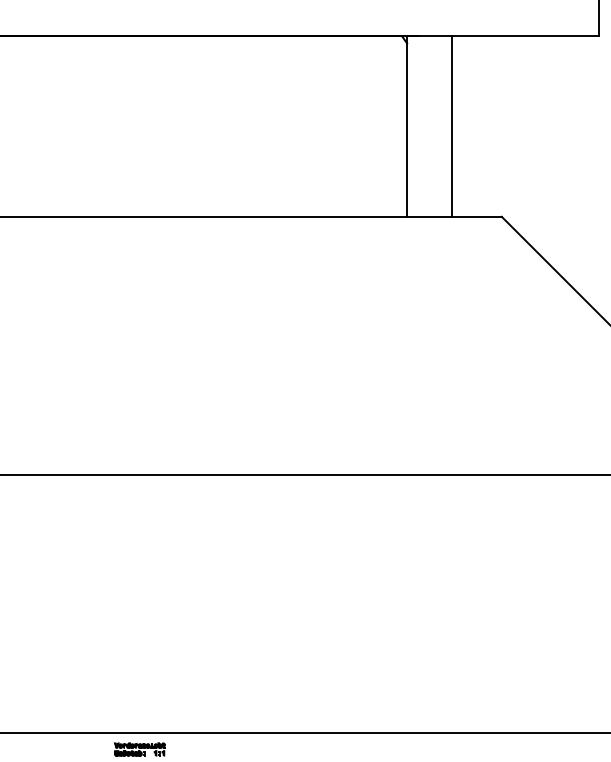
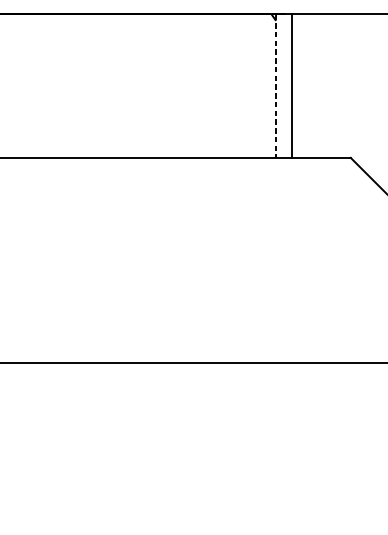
line: (452, 126) -> (291, 86), moved
line: (407, 127) -> (275, 86), solid -> dashed

